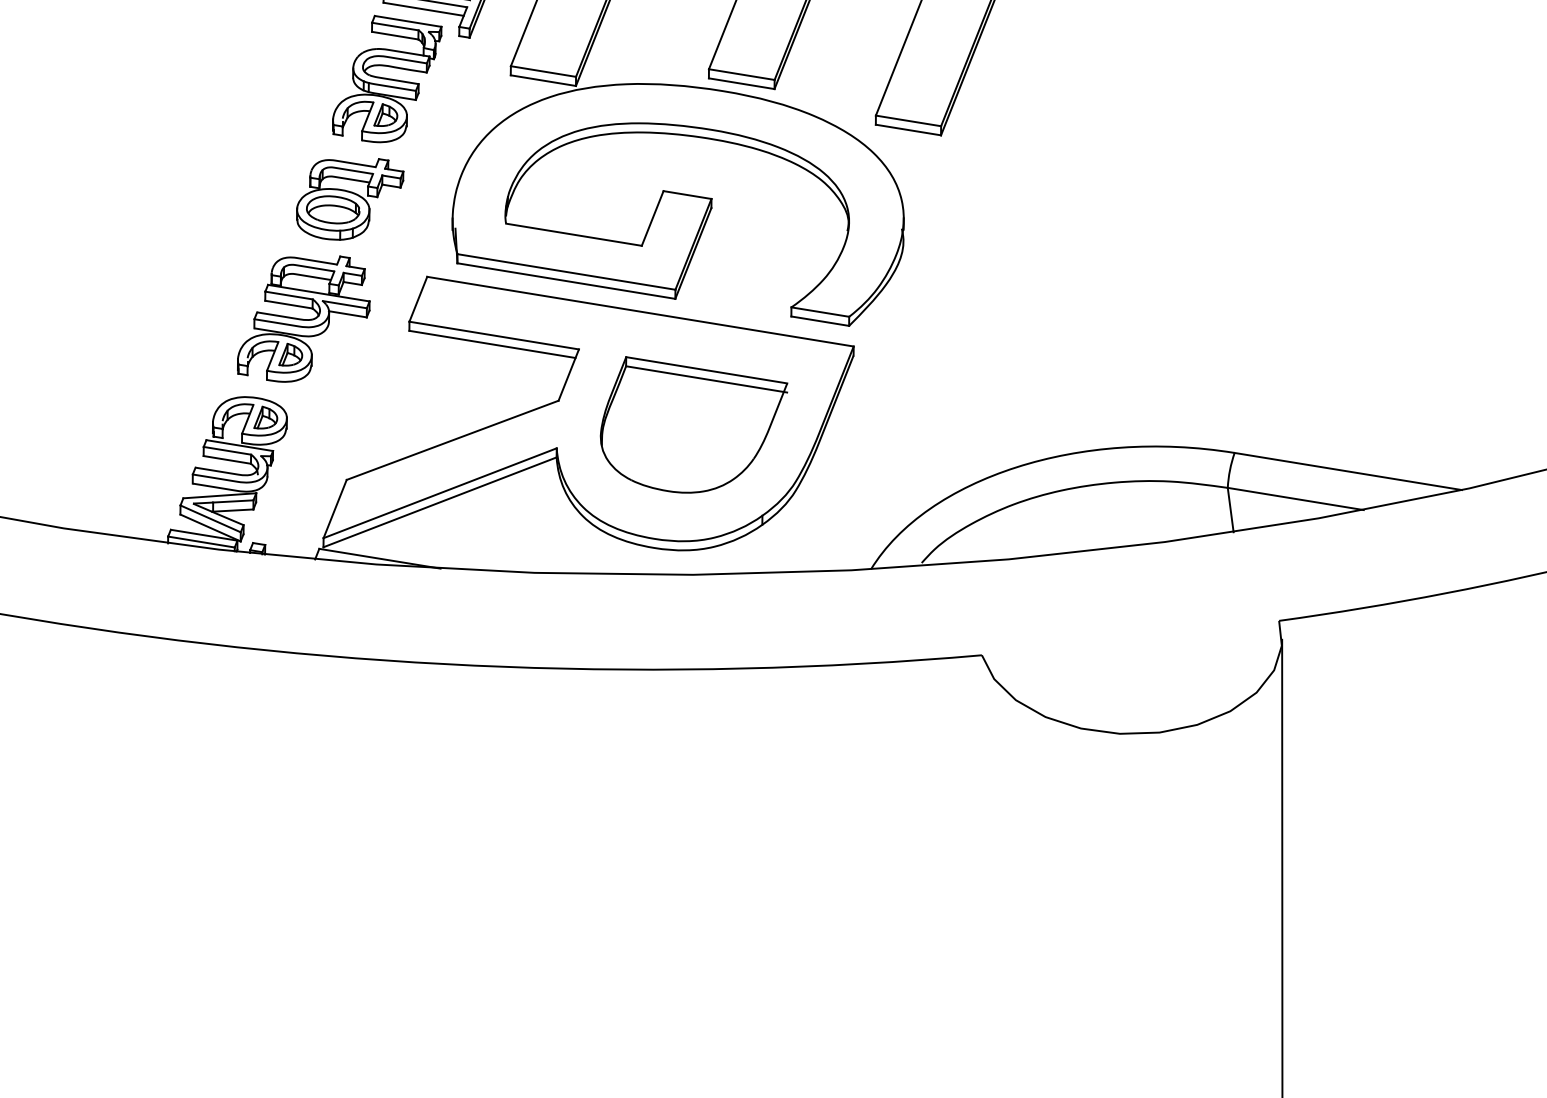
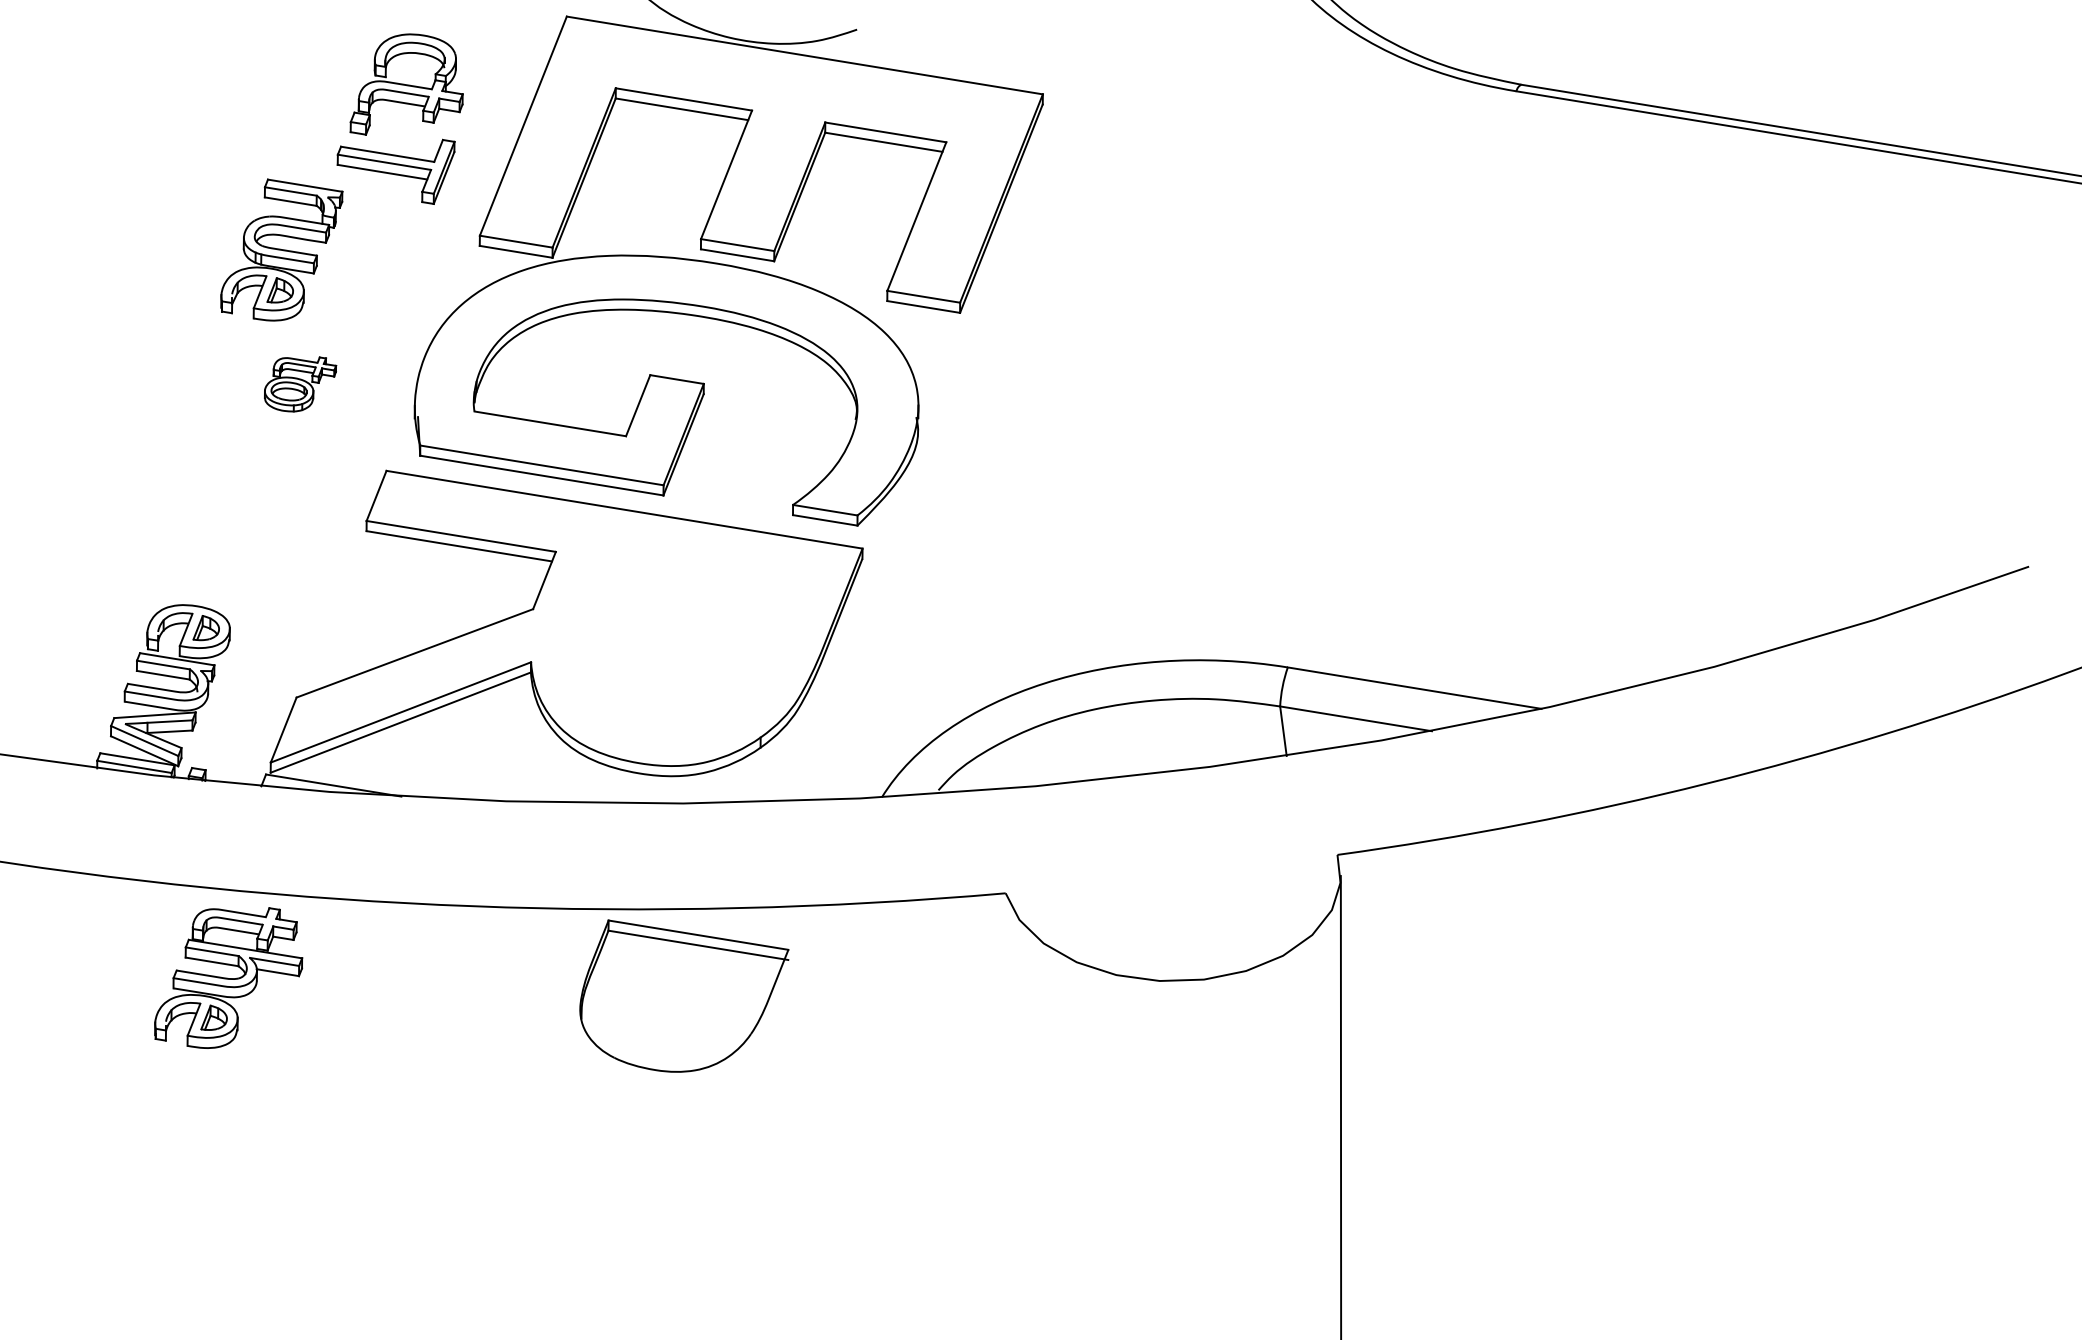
part: (386, 78) -> (281, 249), moved
part: (350, 199) -> (300, 384), size x0.6
part: (303, 318) -> (228, 977), moved
part: (694, 424) -> (684, 995), moved

